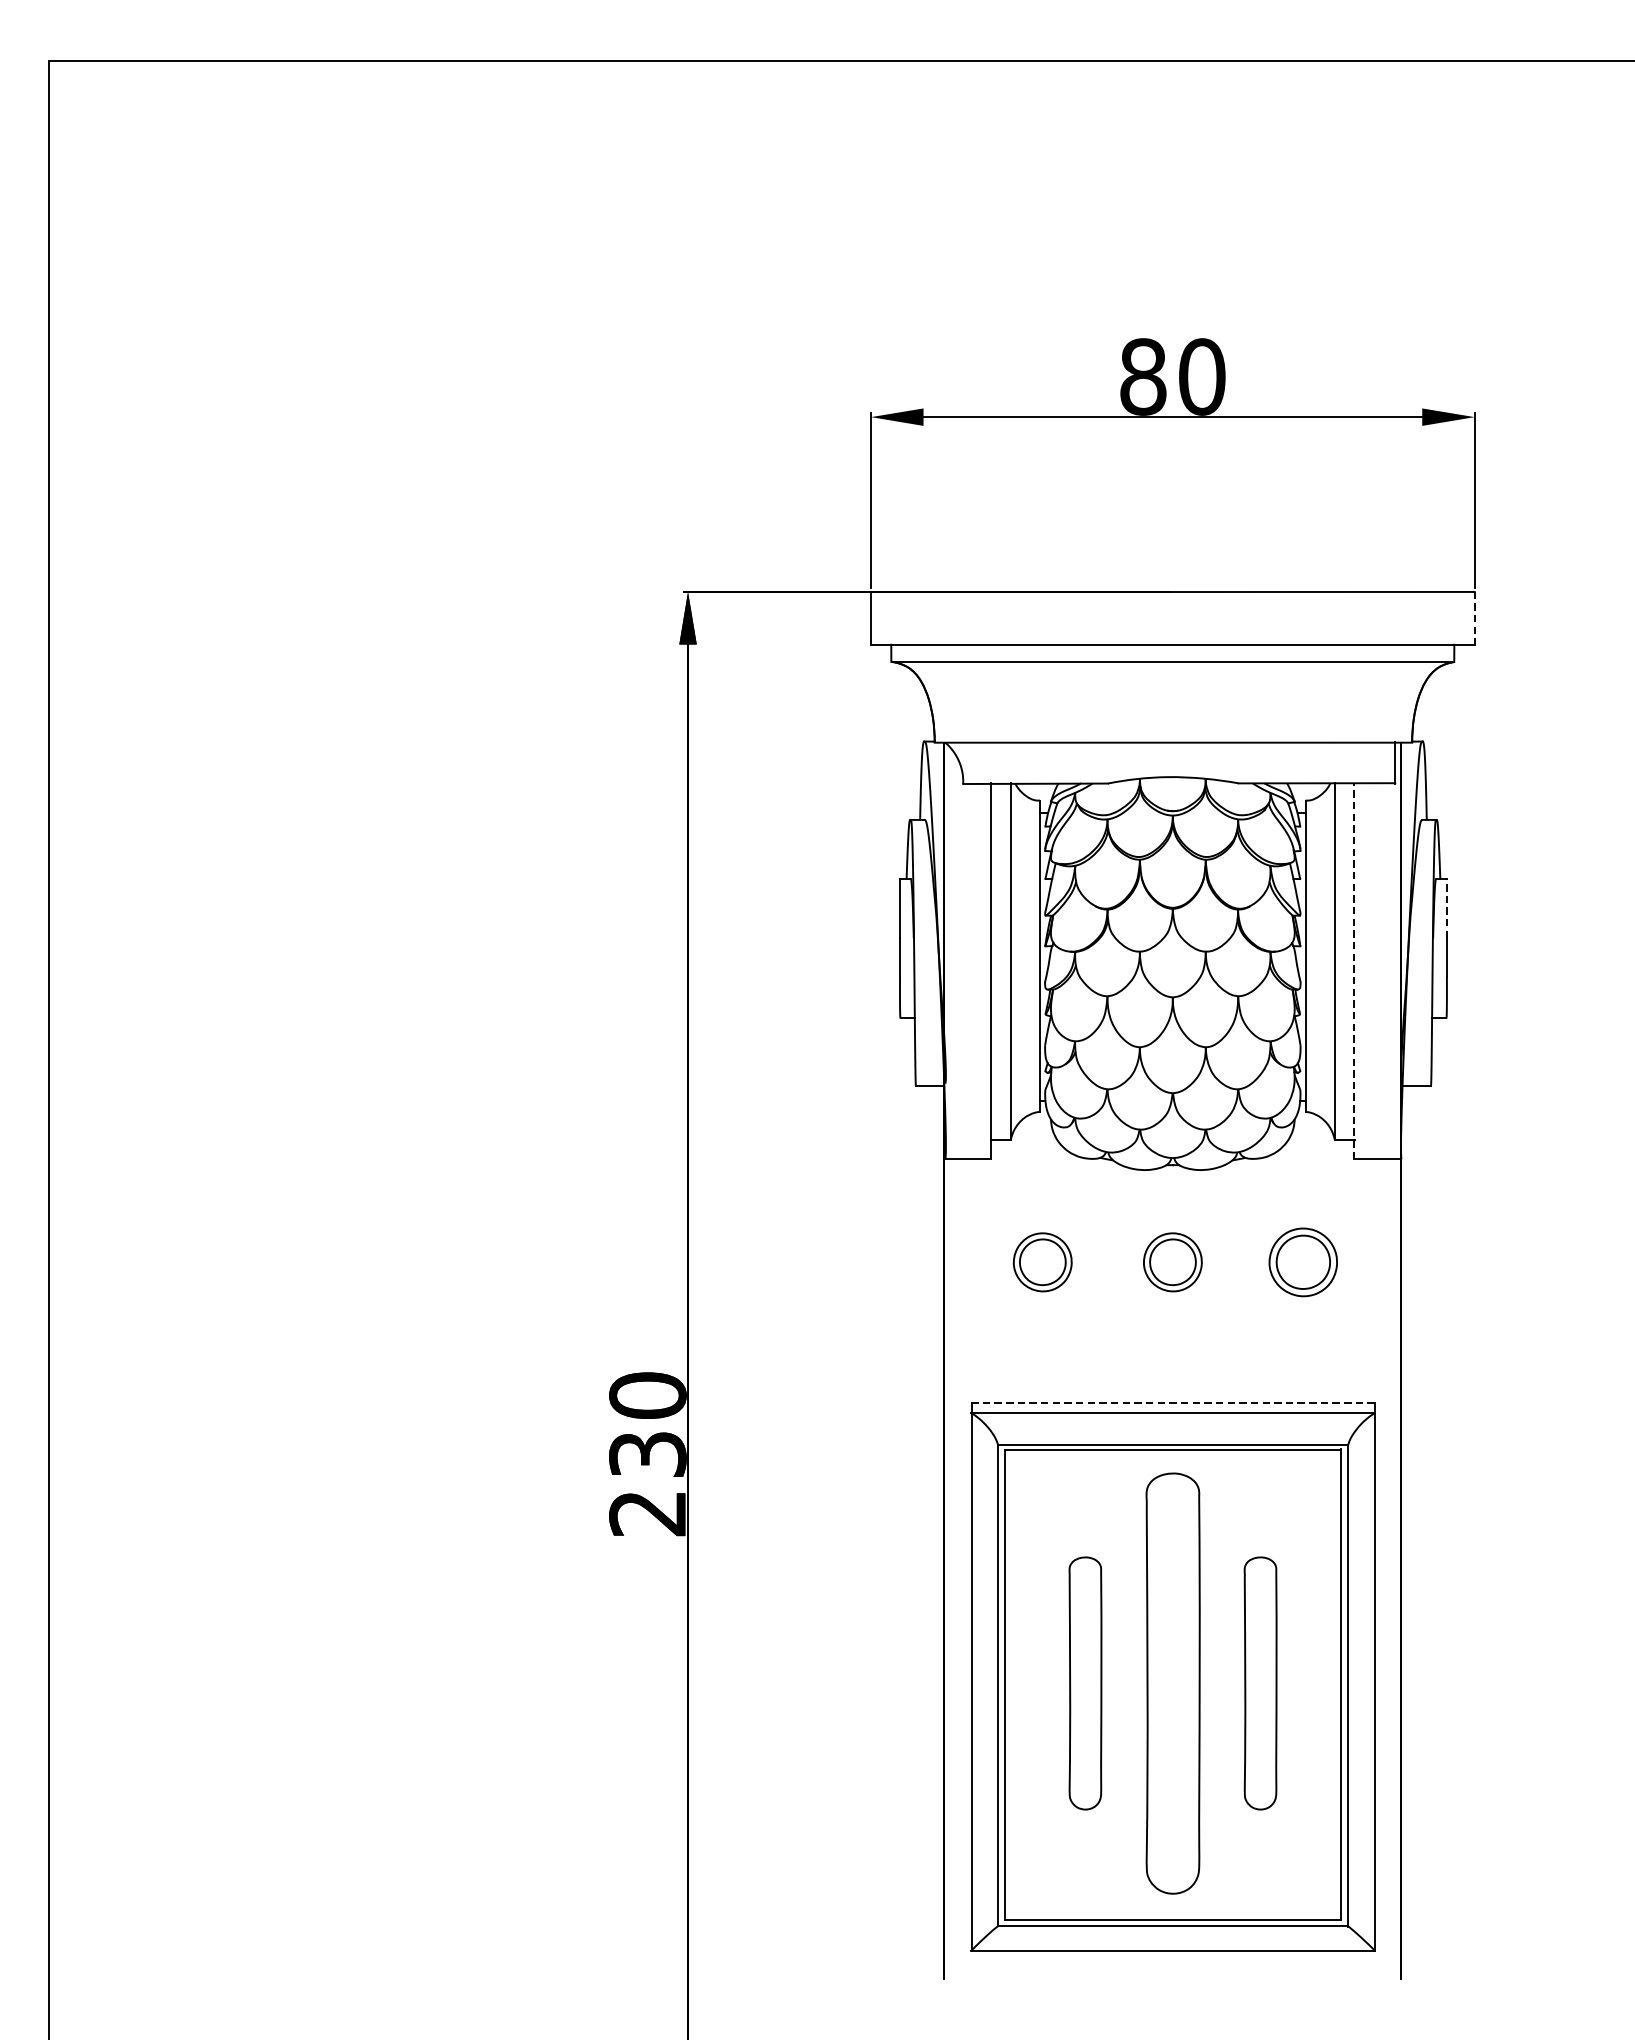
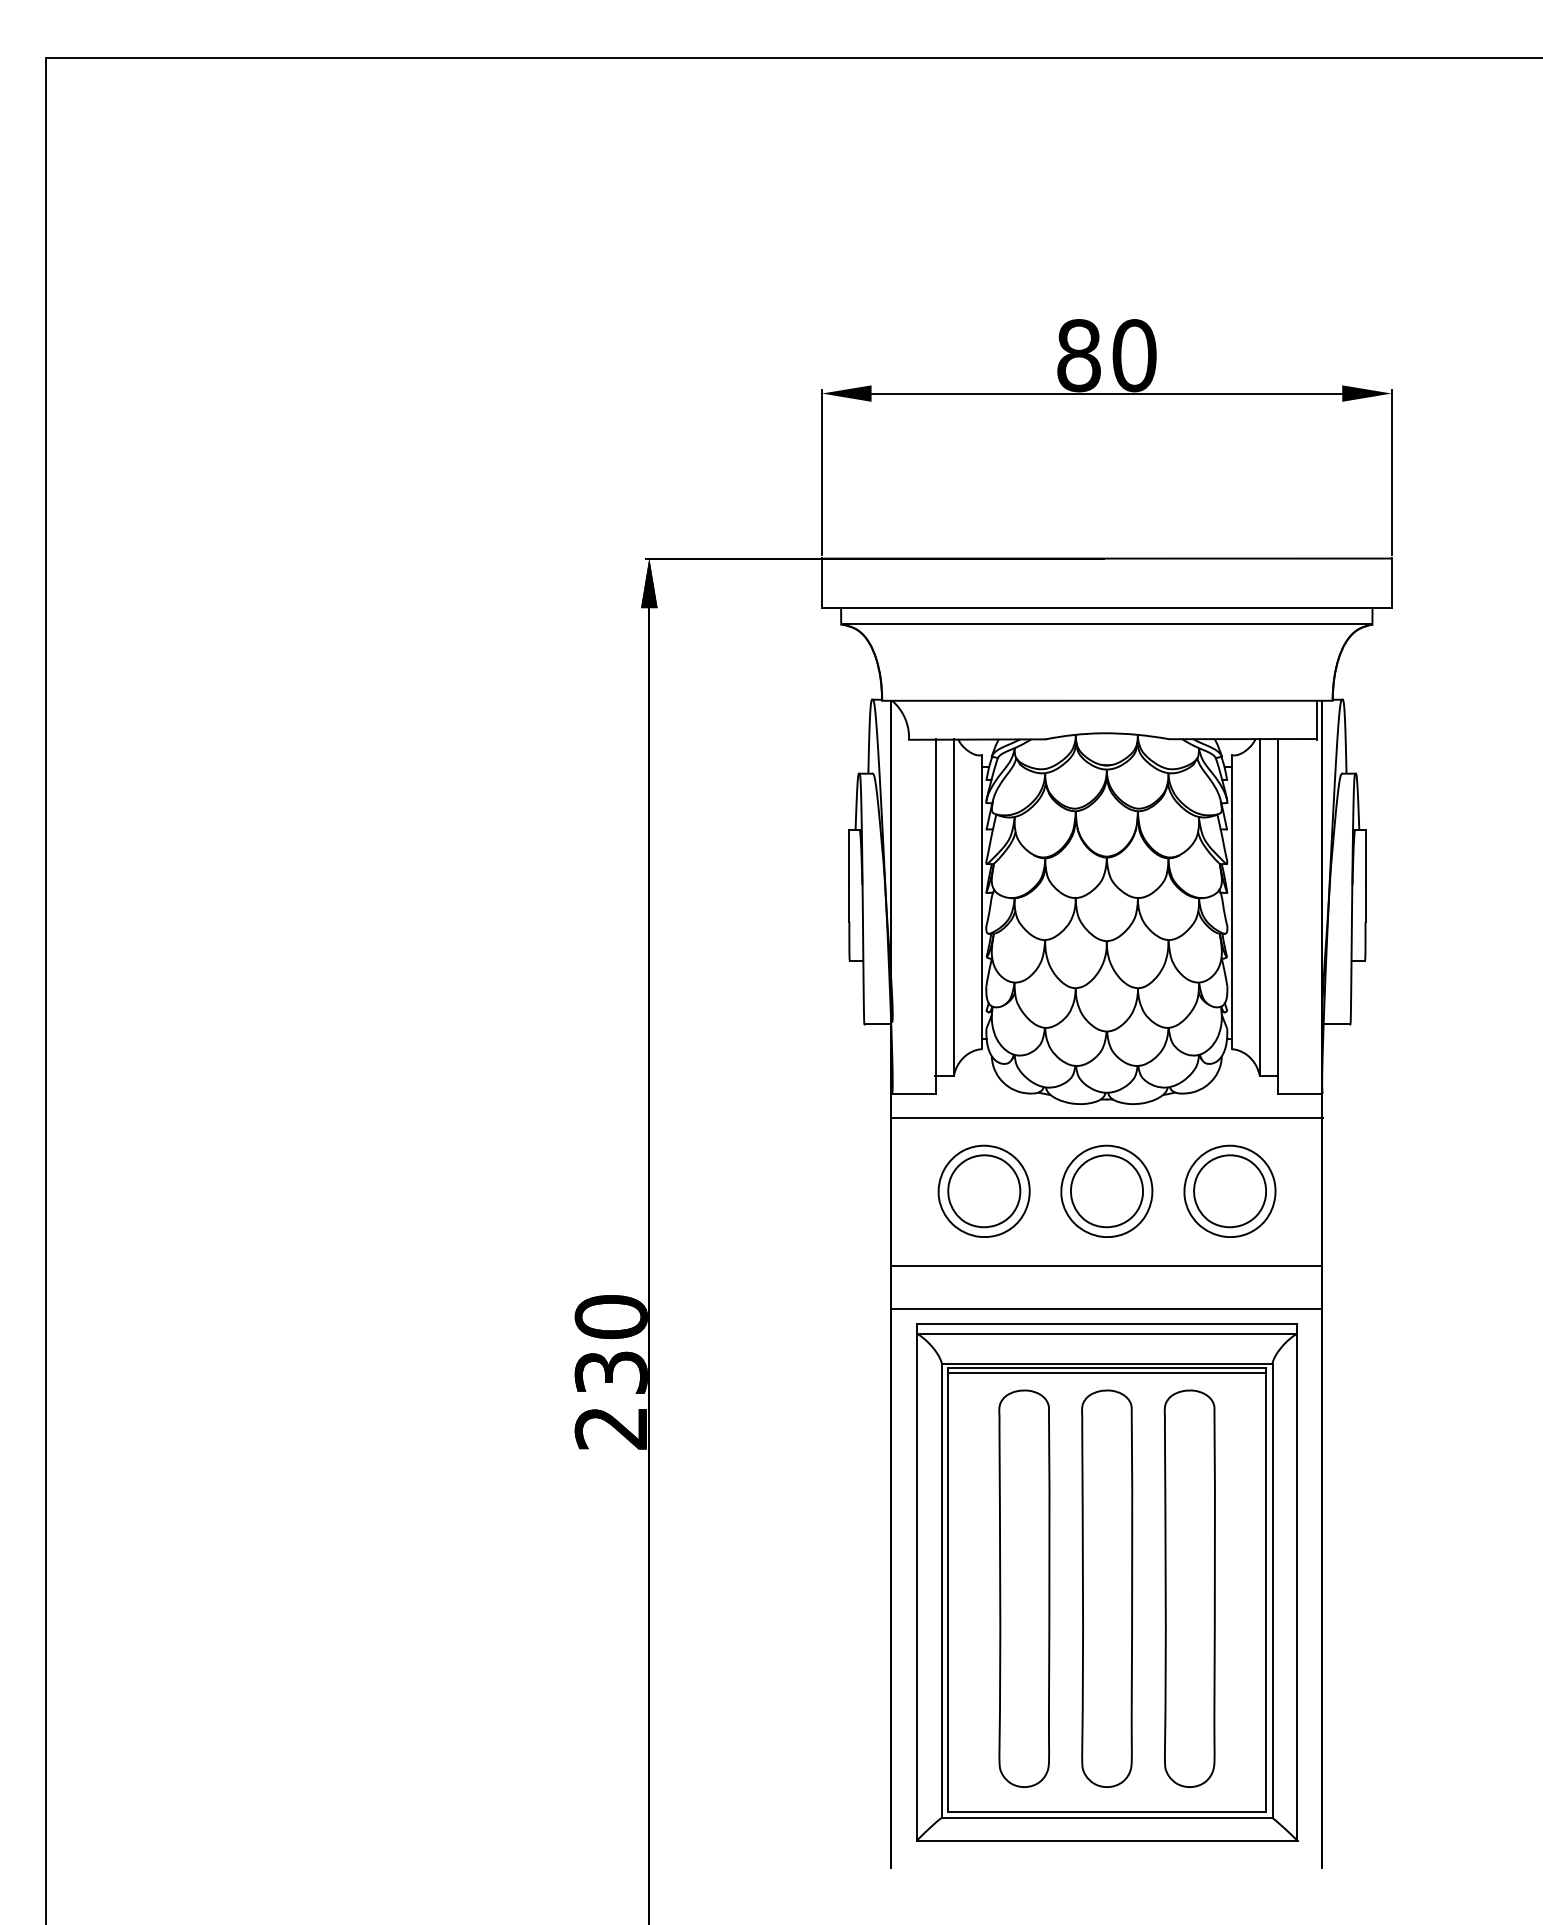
line: (1474, 618) -> (1391, 583), dashed -> solid
line: (1446, 908) -> (1365, 857), dashed -> solid
line: (1354, 971) -> (1278, 916), dashed -> solid
line: (1172, 1184) -> (1106, 1117), added
part: (1042, 1261) -> (983, 1190), size x1.67
part: (1172, 1261) -> (1106, 1190), size x1.67
part: (1302, 1261) -> (1229, 1190), size x1.43
line: (1172, 1342) -> (1106, 1266), added
line: (1172, 1386) -> (1106, 1308), added
line: (1172, 1403) -> (1106, 1324), dashed -> solid
line: (1172, 1454) -> (1106, 1372), added
part: (1085, 1683) -> (1024, 1588), size x1.67
part: (1260, 1683) -> (1189, 1588), size x1.67

